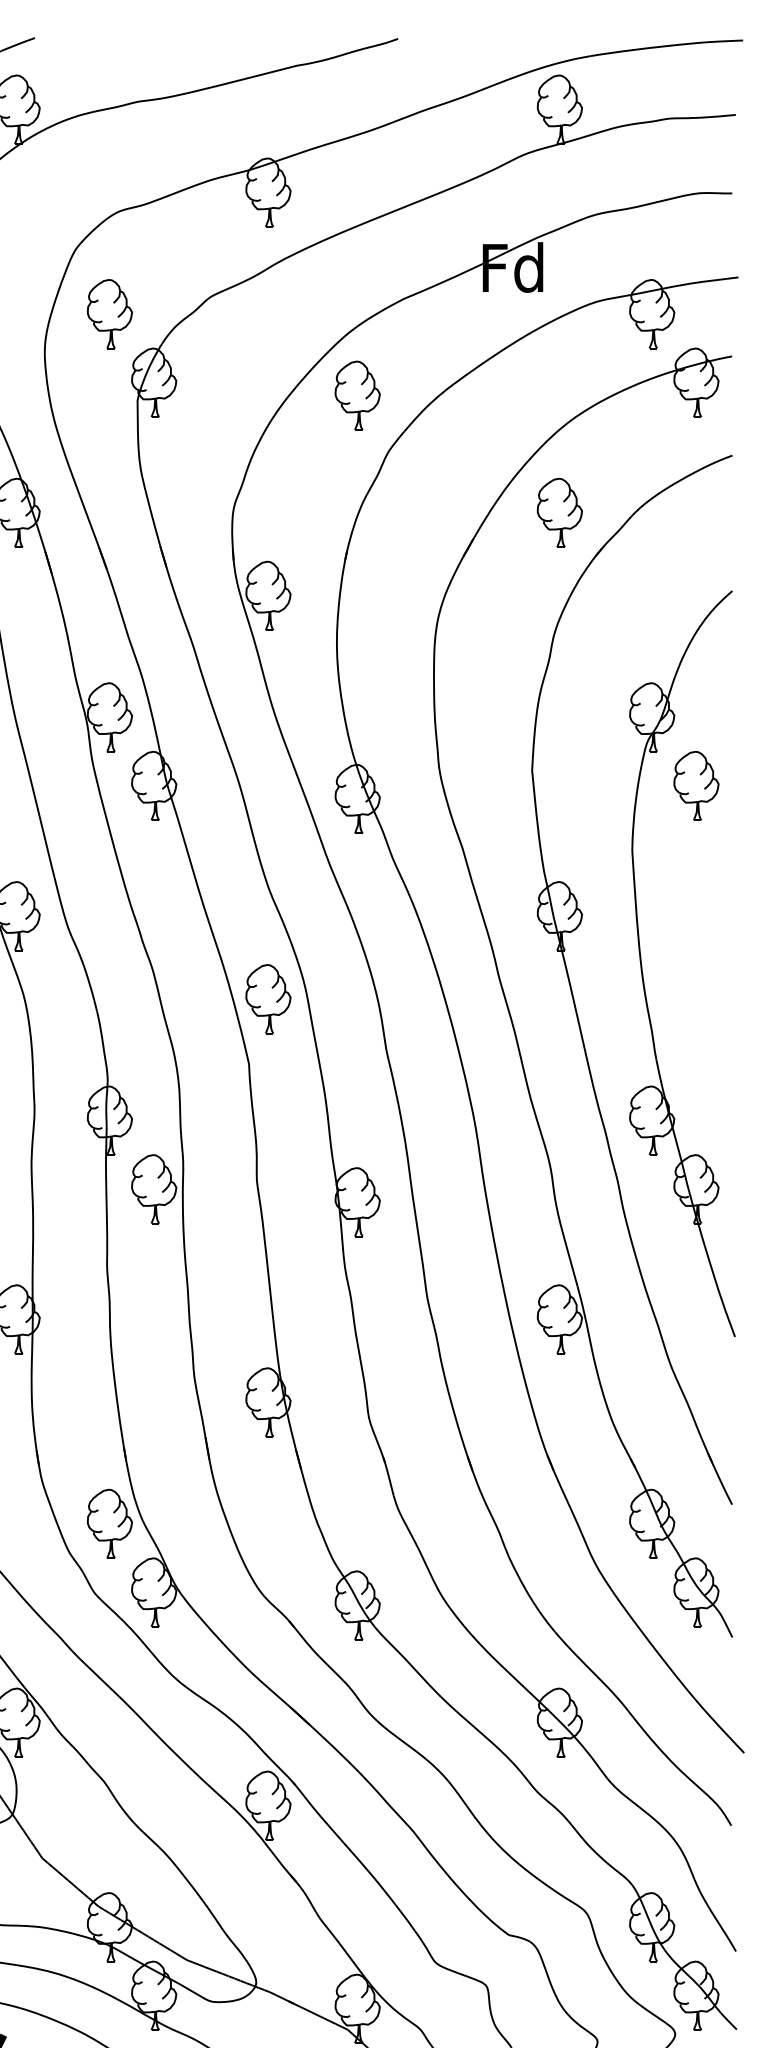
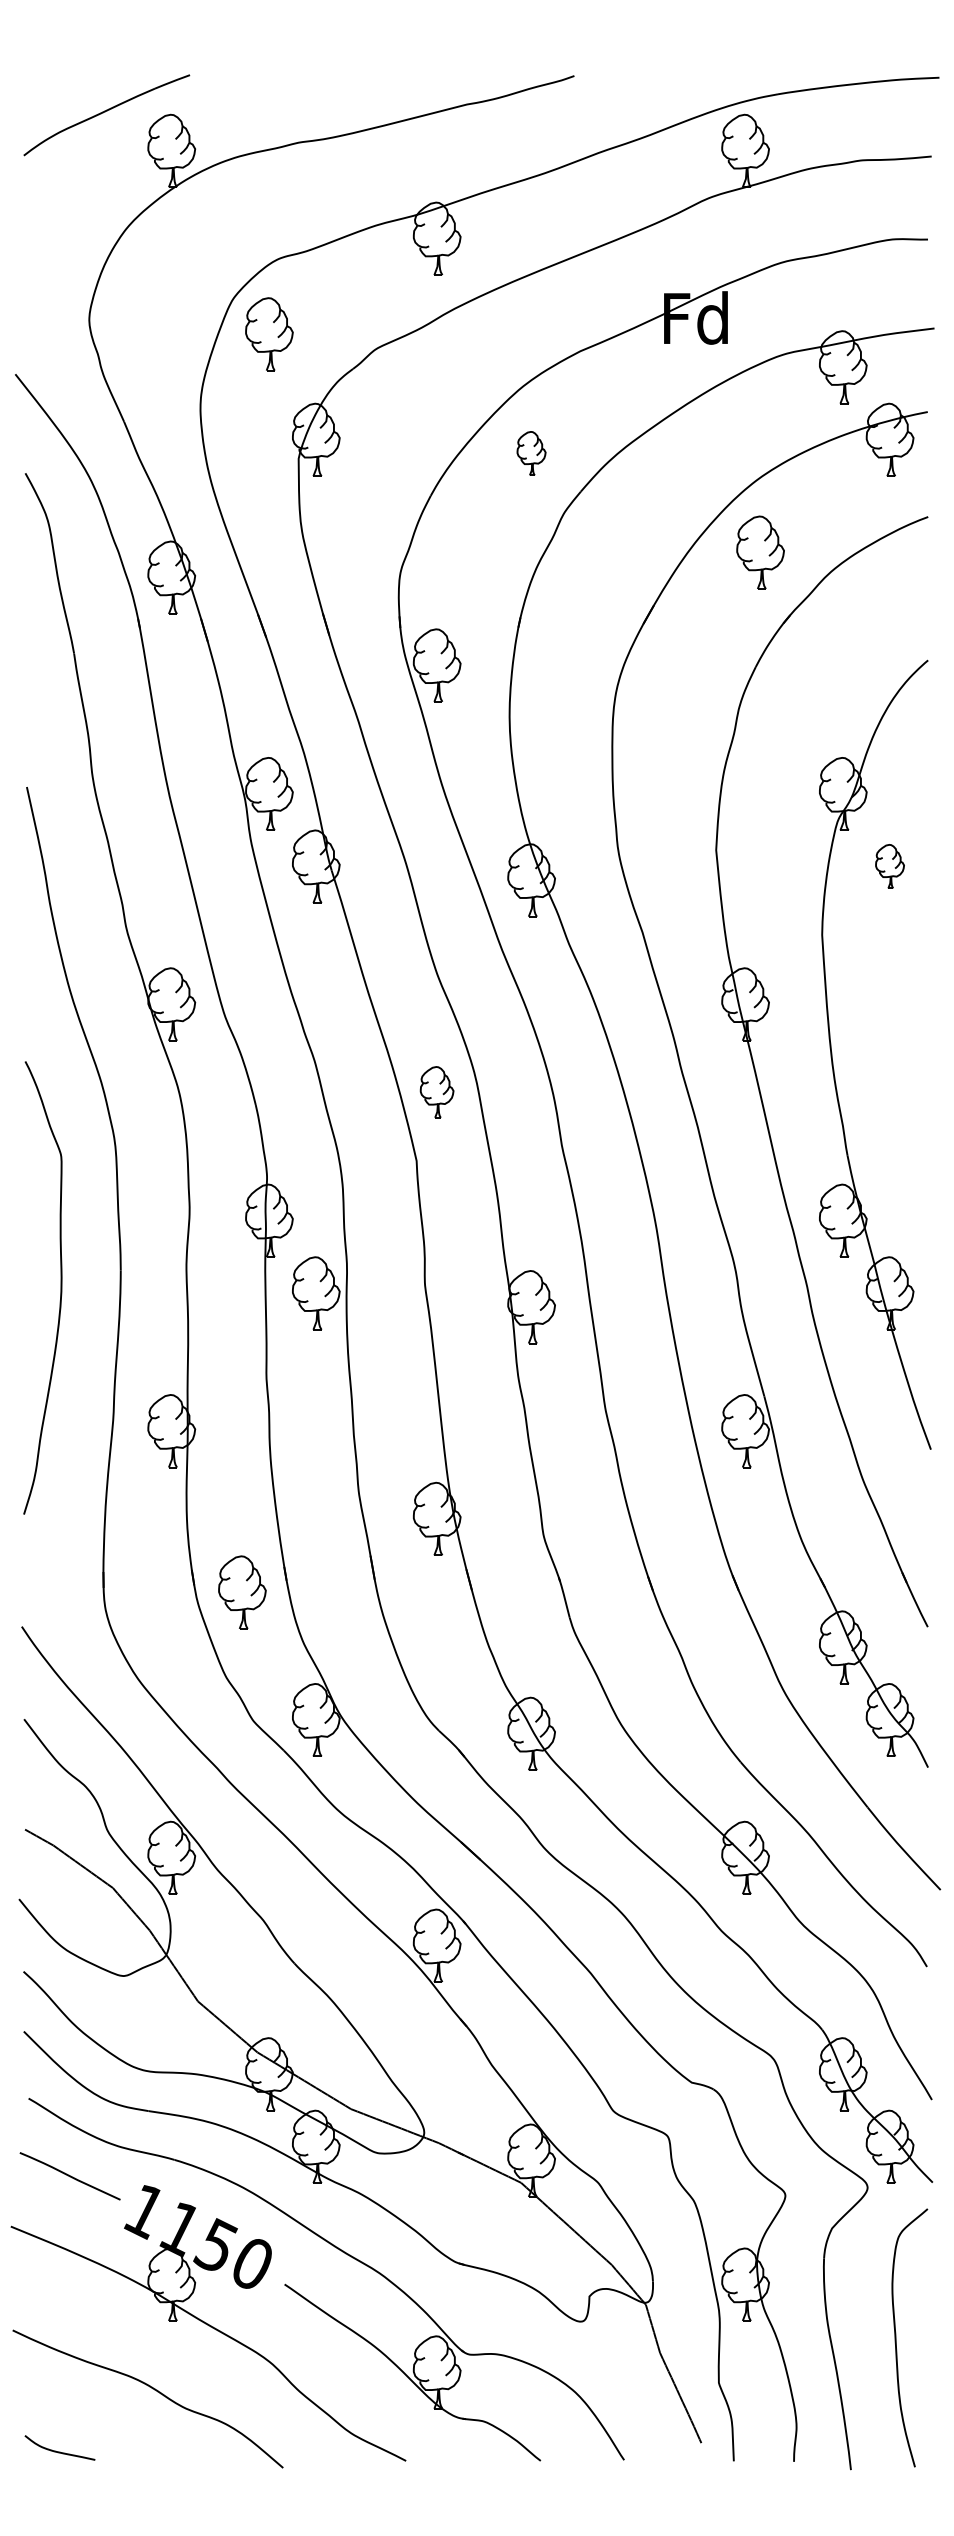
part: (110, 314) -> (269, 334), moved
part: (357, 395) -> (531, 453), size x0.6
part: (559, 512) -> (760, 552), moved
part: (695, 785) -> (889, 866), size x0.6
part: (267, 999) -> (436, 1092), size x0.7
part: (110, 1523) -> (242, 1592), moved

